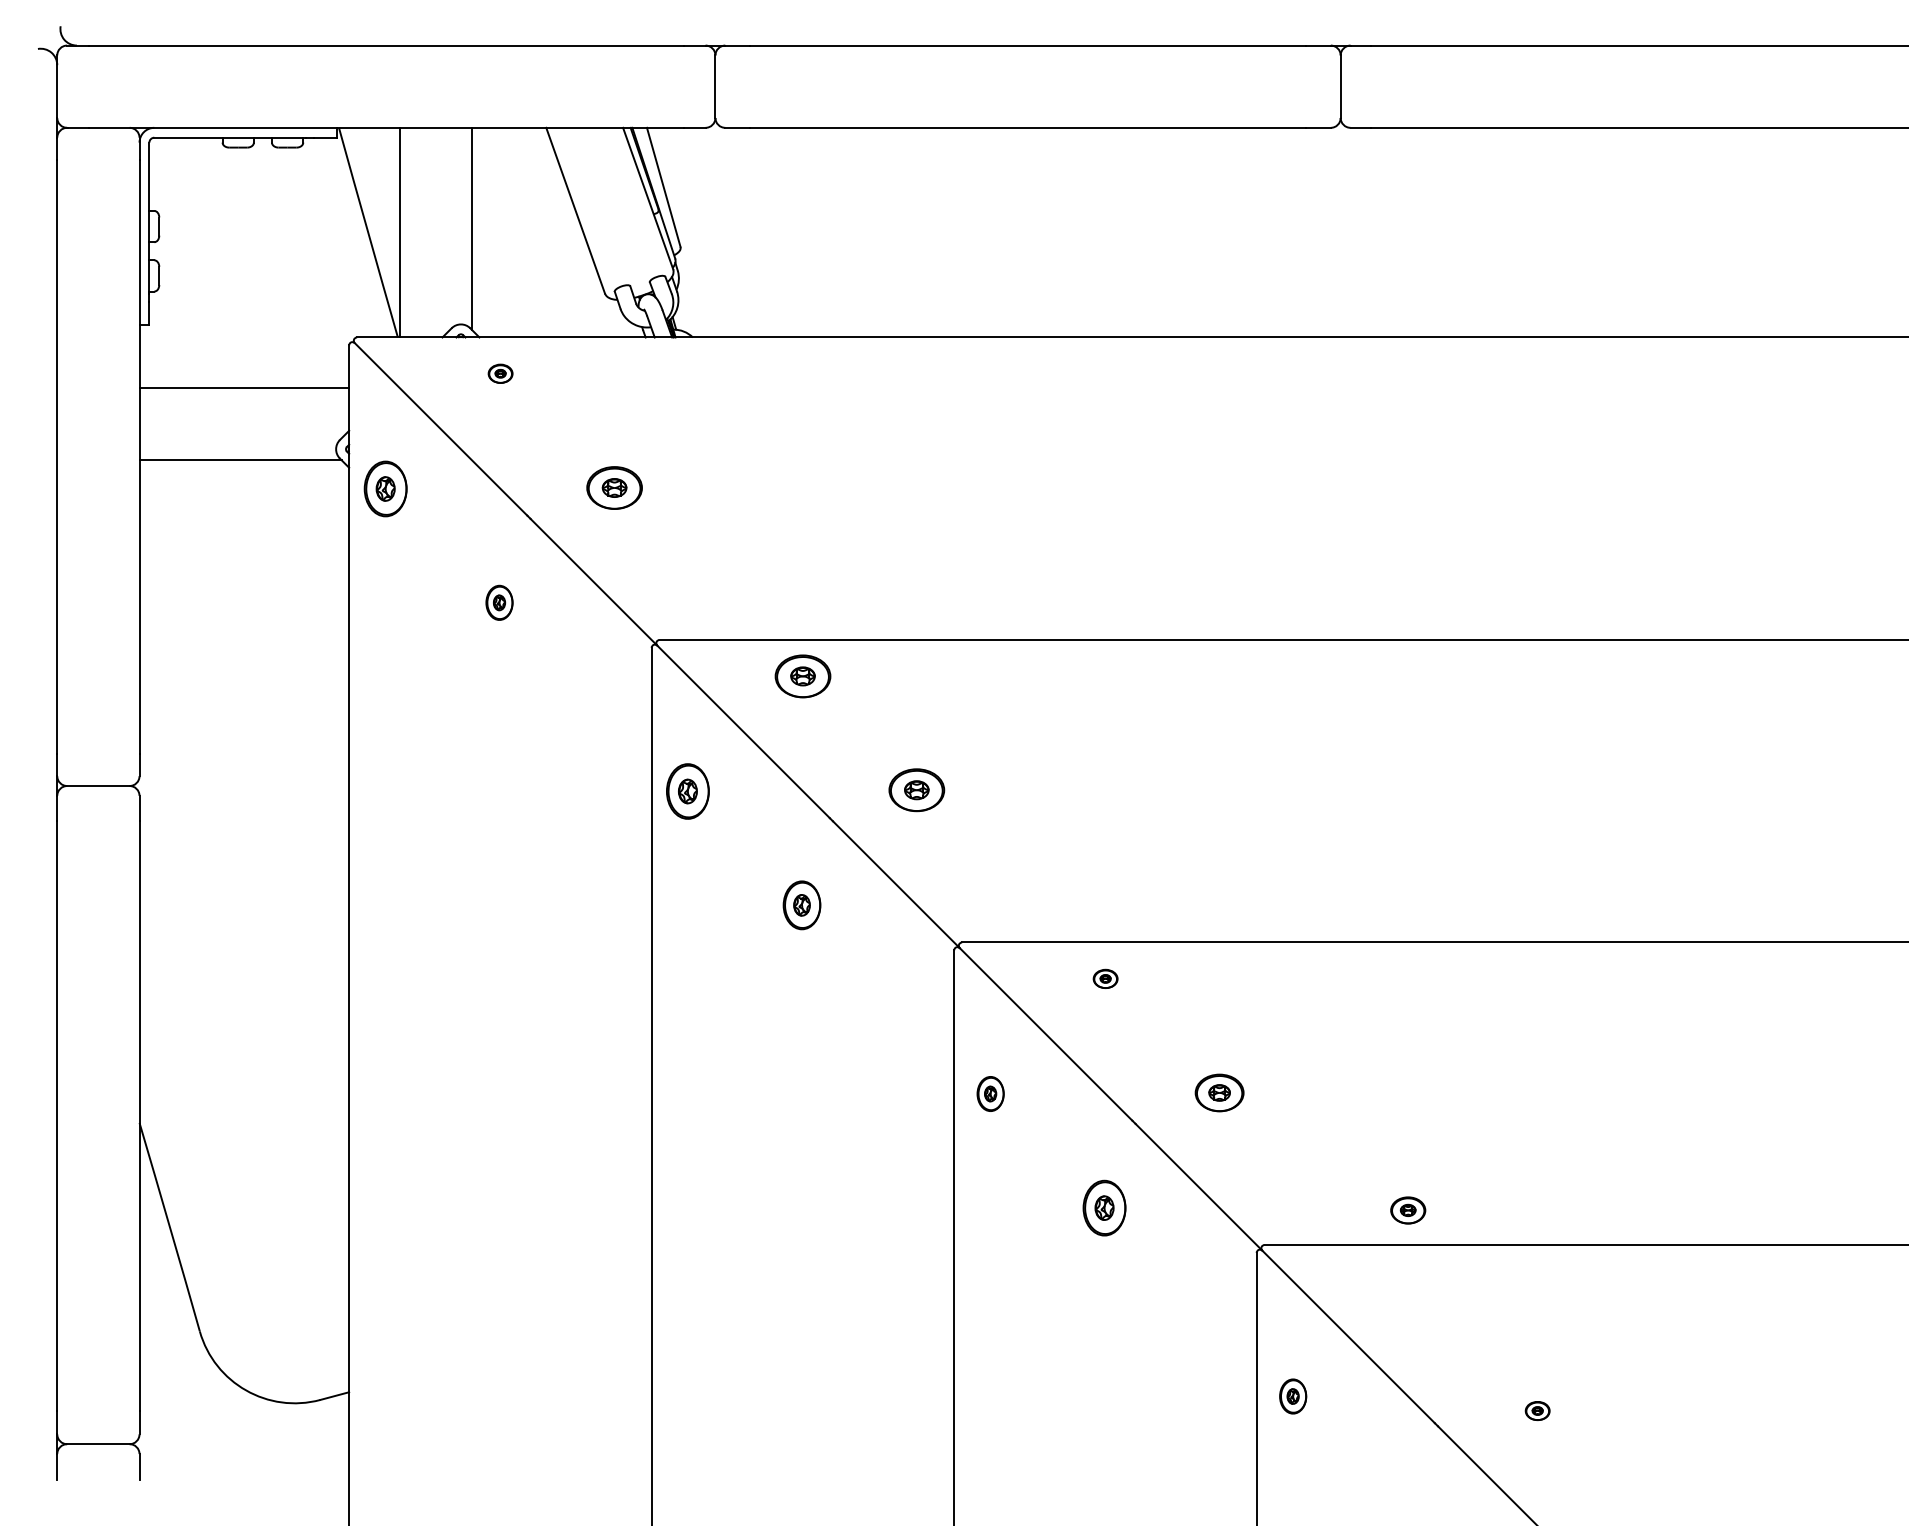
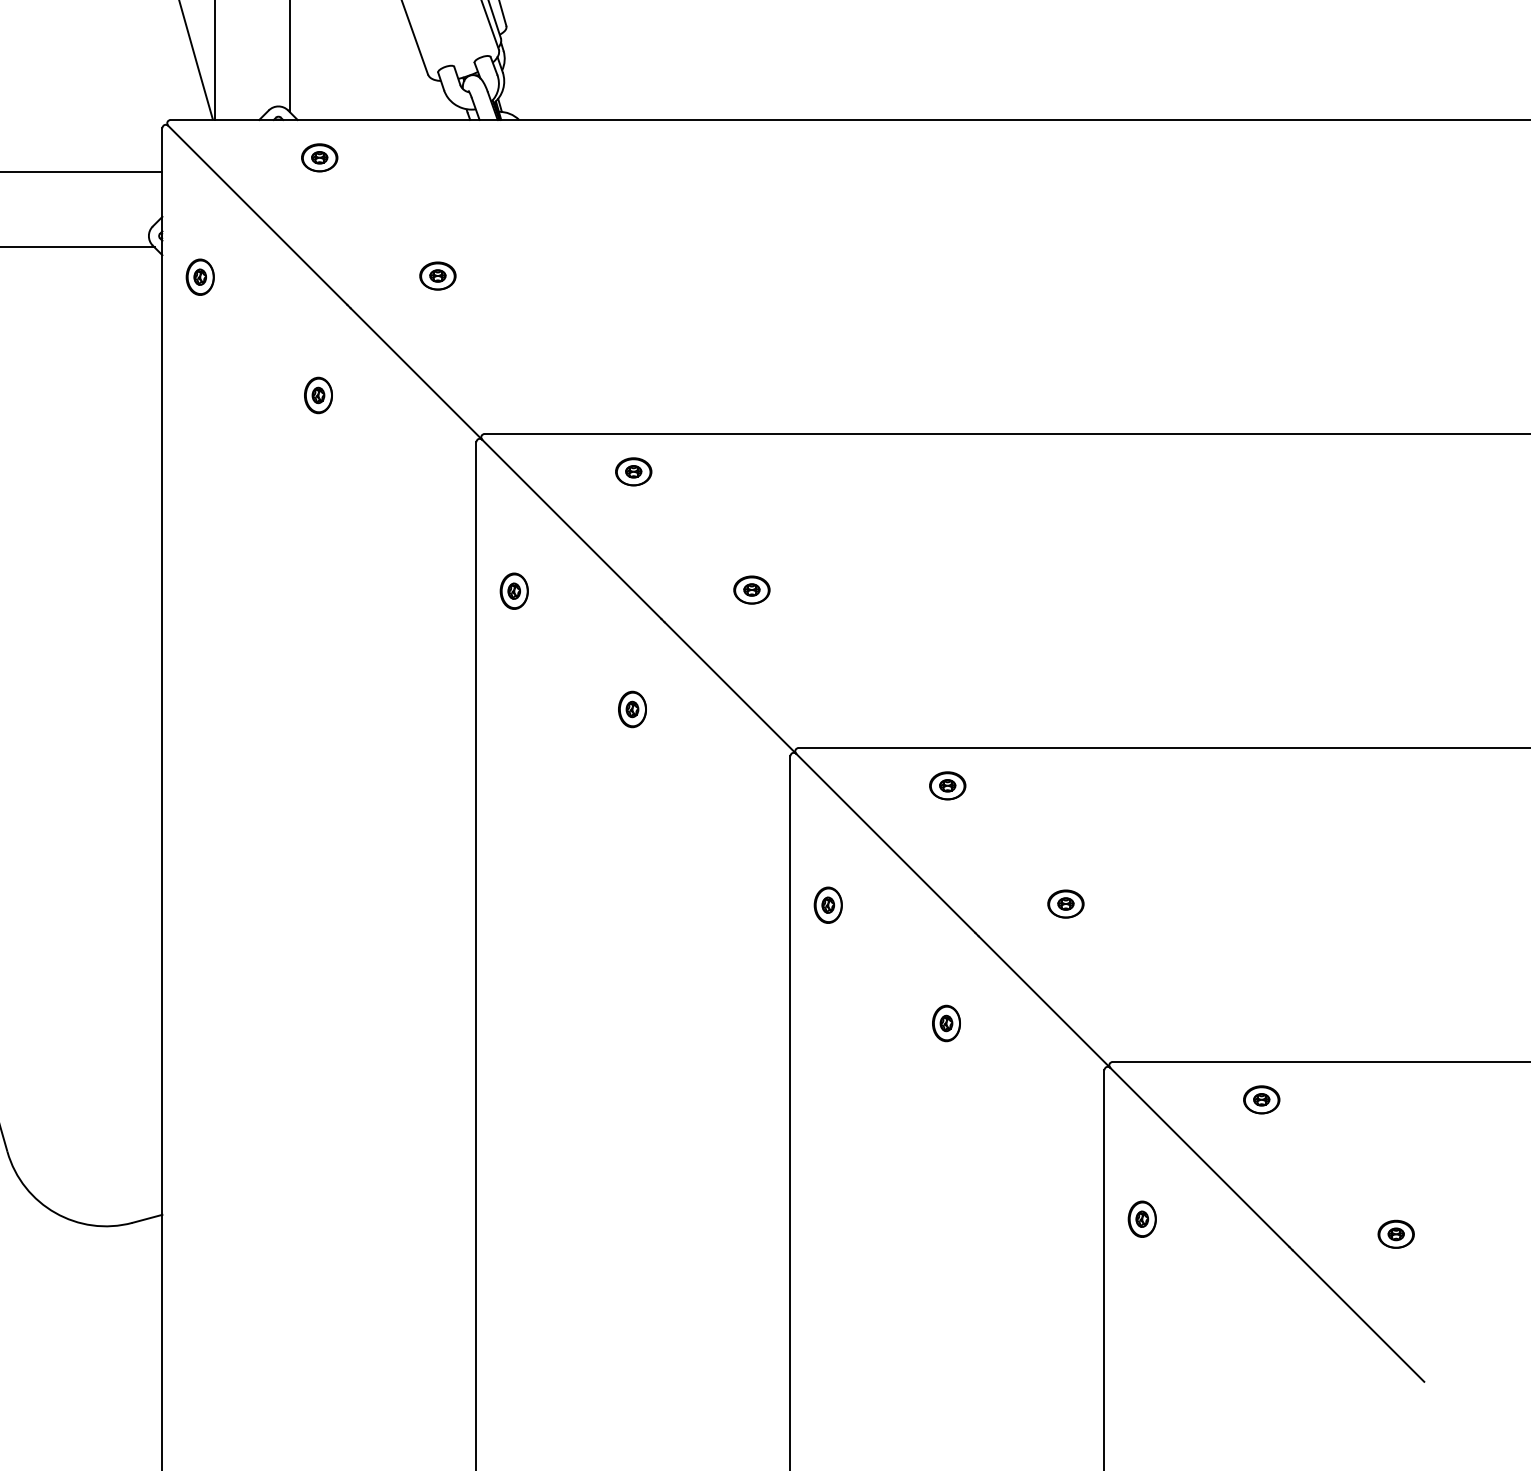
part: (500, 373) -> (319, 157), size x1.43
part: (614, 487) -> (437, 275), size x0.62
part: (385, 488) -> (200, 276), size x0.62
part: (803, 676) -> (634, 471), size x0.62
part: (917, 790) -> (752, 590), size x0.62
part: (688, 791) -> (514, 591), size x0.62
part: (801, 905) -> (631, 709), size x0.71
part: (1105, 978) -> (947, 785), size x1.43
part: (1219, 1092) -> (1065, 903), size x0.71
part: (1104, 1207) -> (946, 1023), size x0.62
part: (1408, 1210) -> (1262, 1099), moved
part: (1537, 1410) -> (1395, 1233), size x1.43

